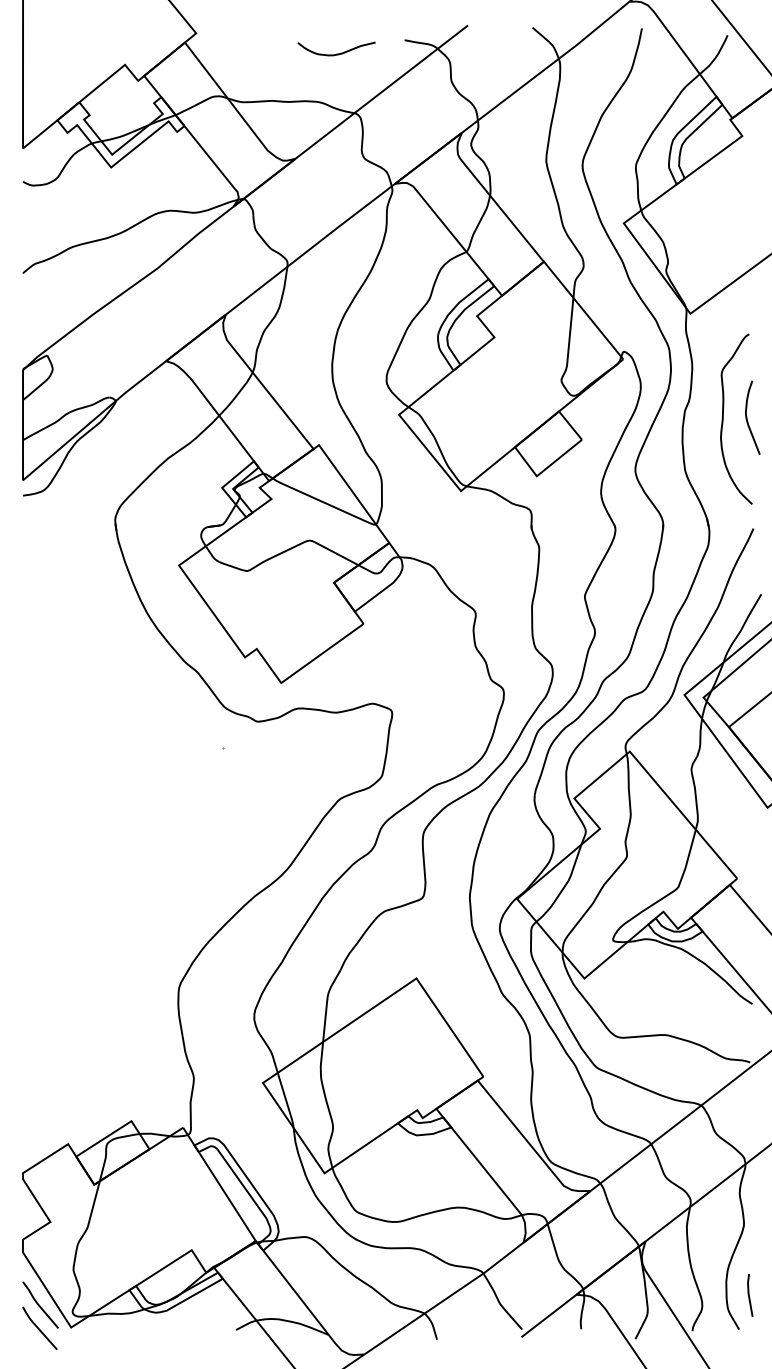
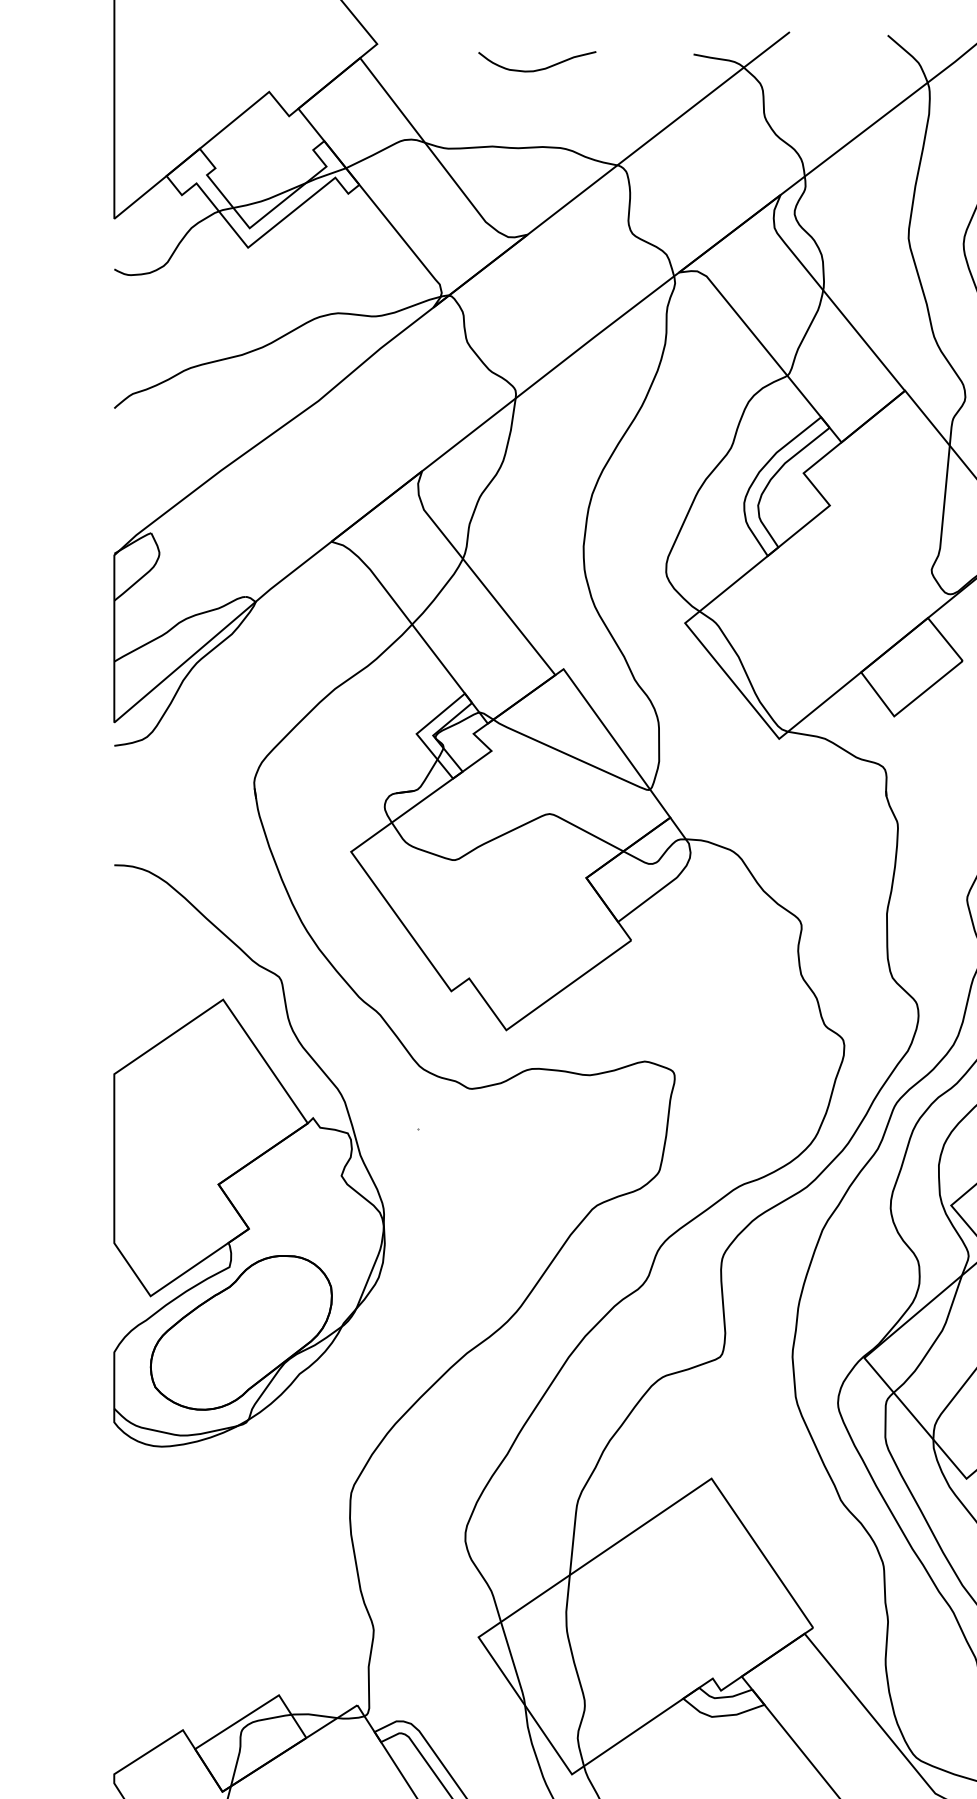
curve: (336, 53) -> (537, 68), moved
part: (112, 765) -> (250, 1155), added

